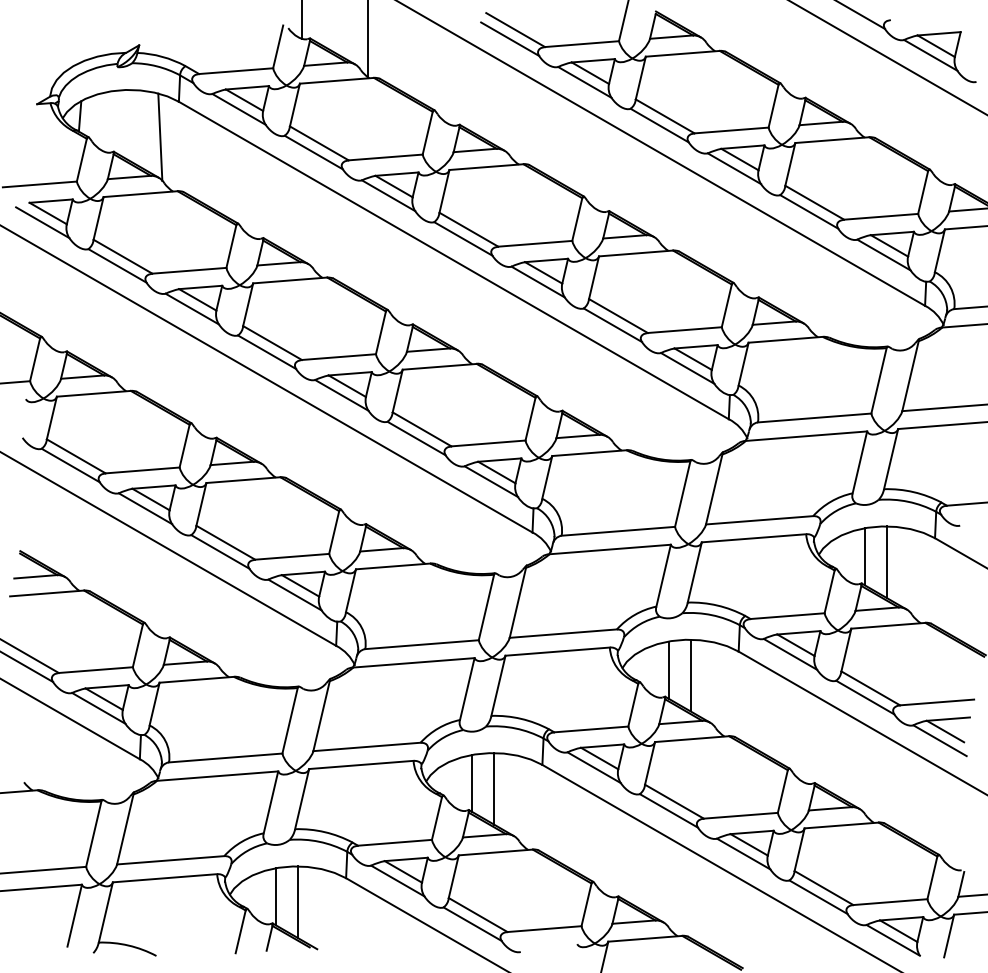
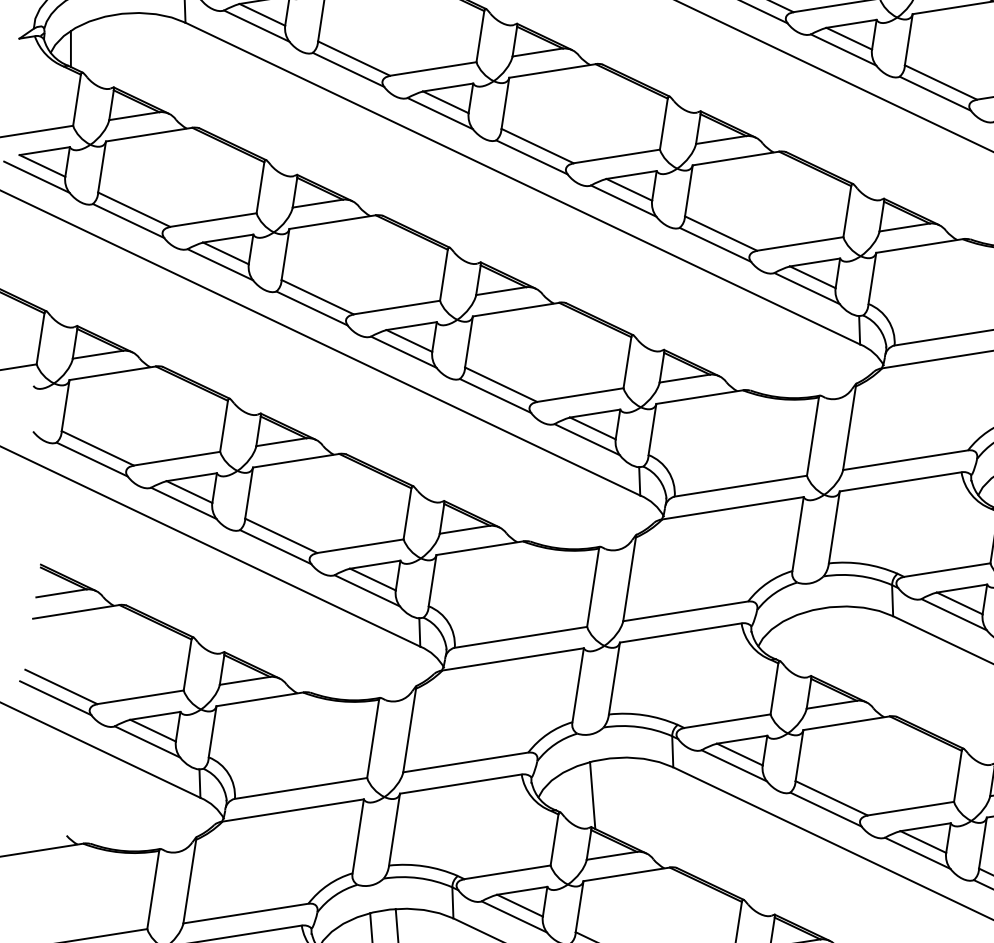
line: (160, 137) -> (167, 66), removed
line: (668, 669) -> (812, 643), removed
line: (690, 675) -> (838, 648), removed
line: (494, 788) -> (619, 799), removed

